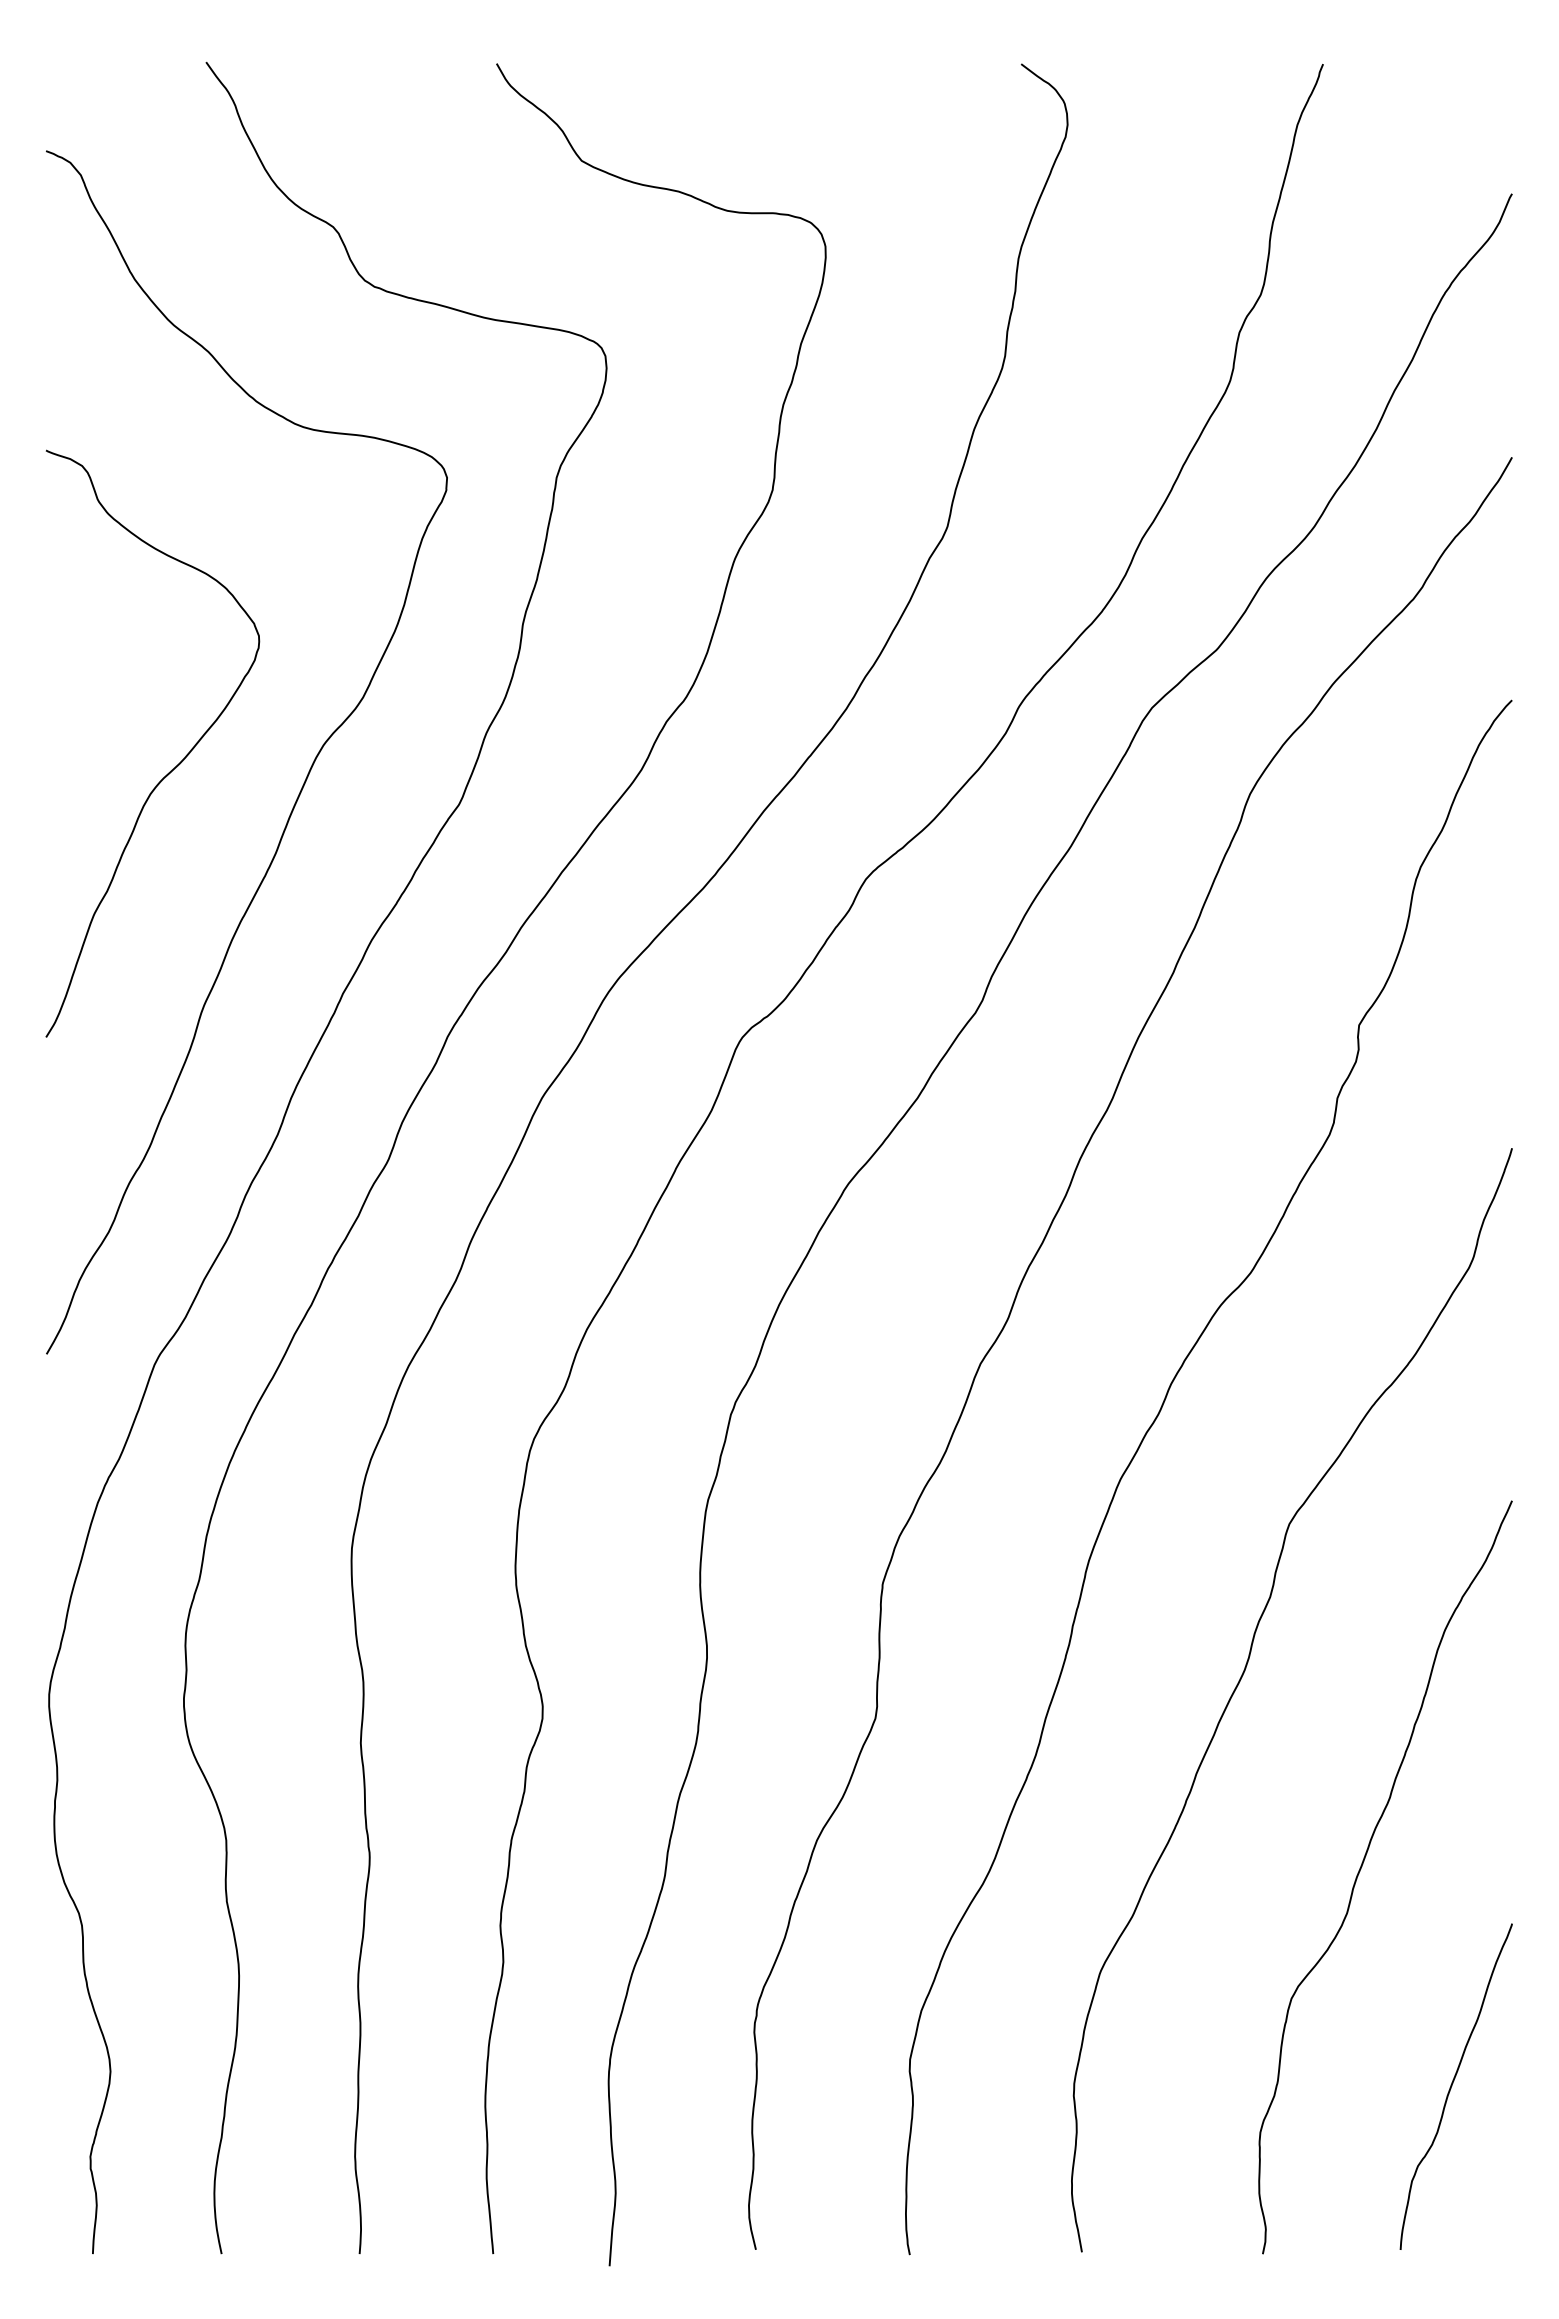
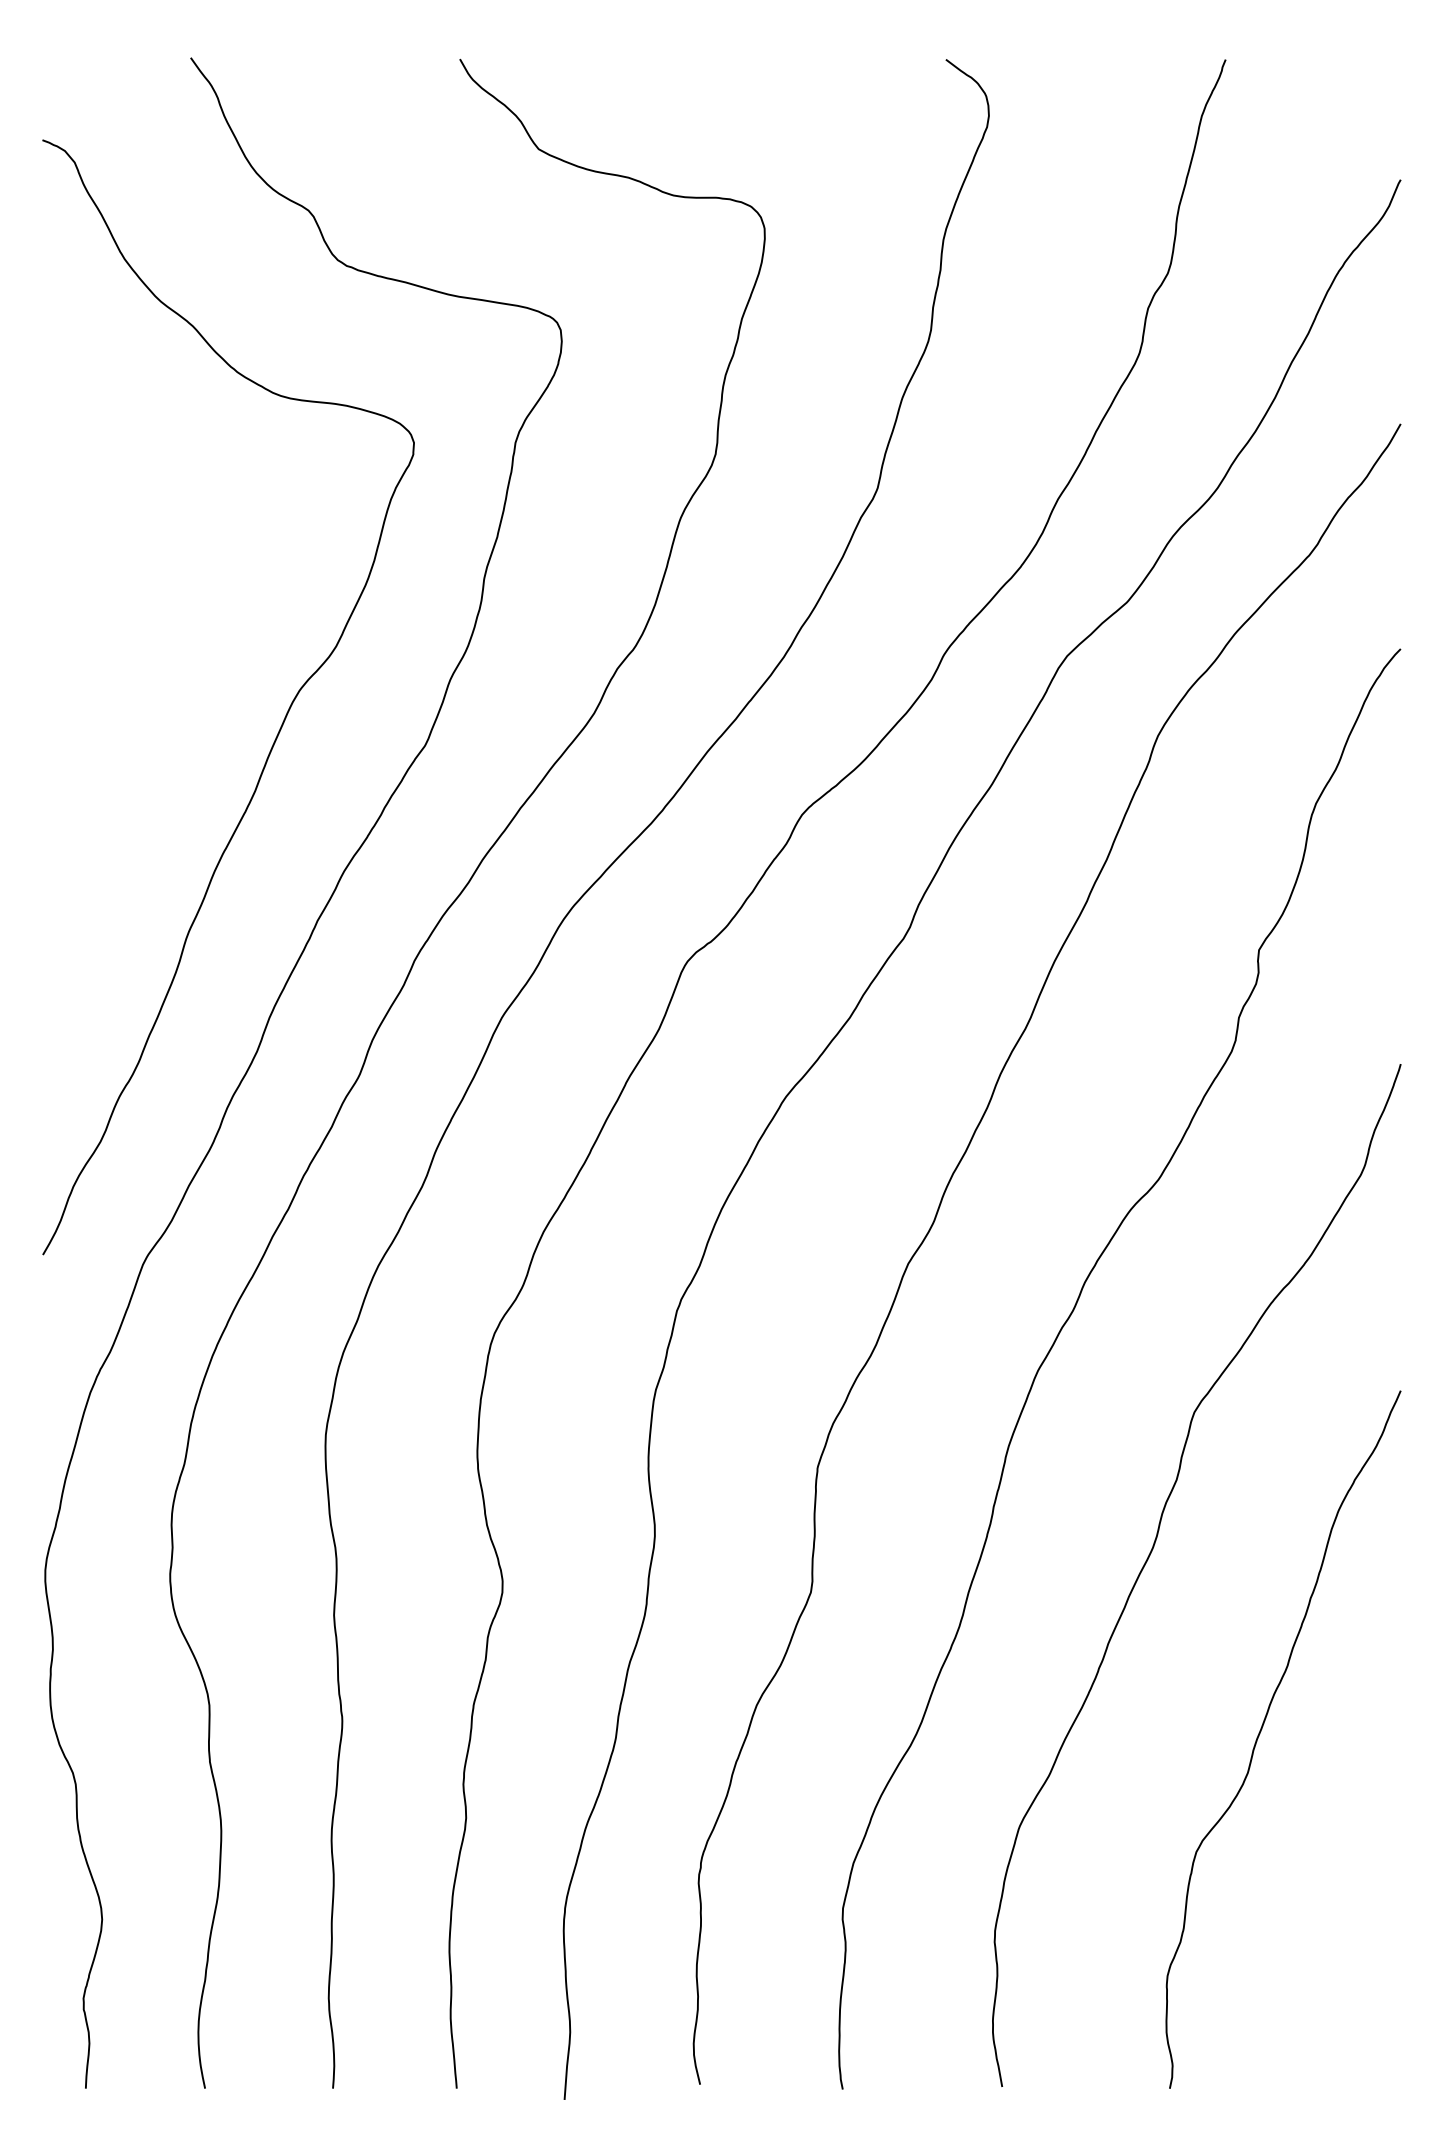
curve: (175, 765) -> (162, 709), removed
curve: (1452, 2086) -> (1345, 1933), removed

